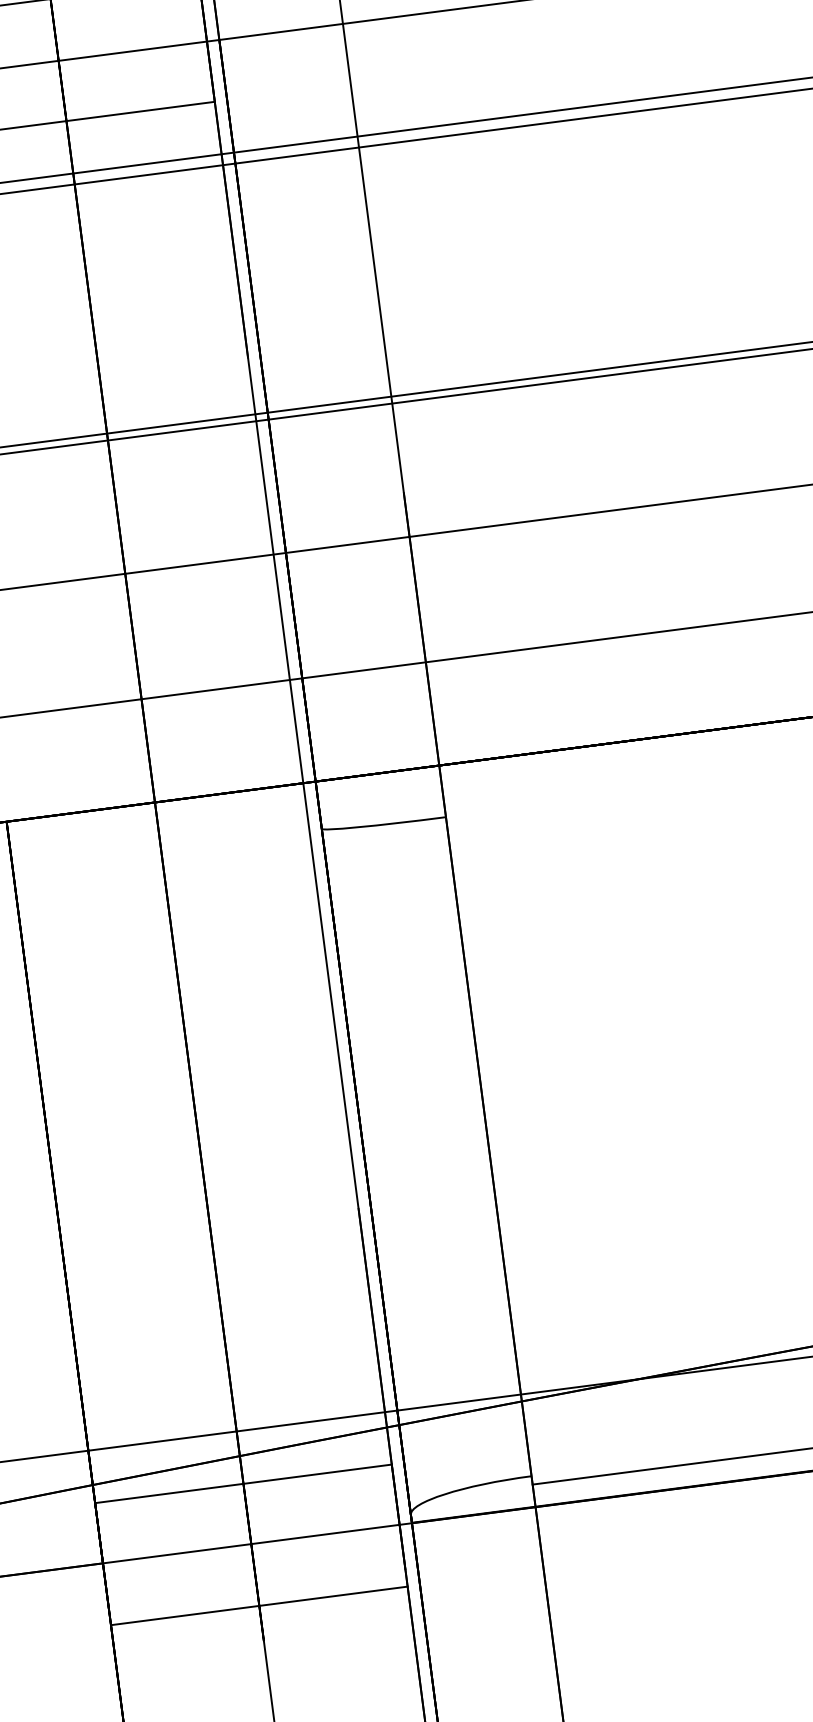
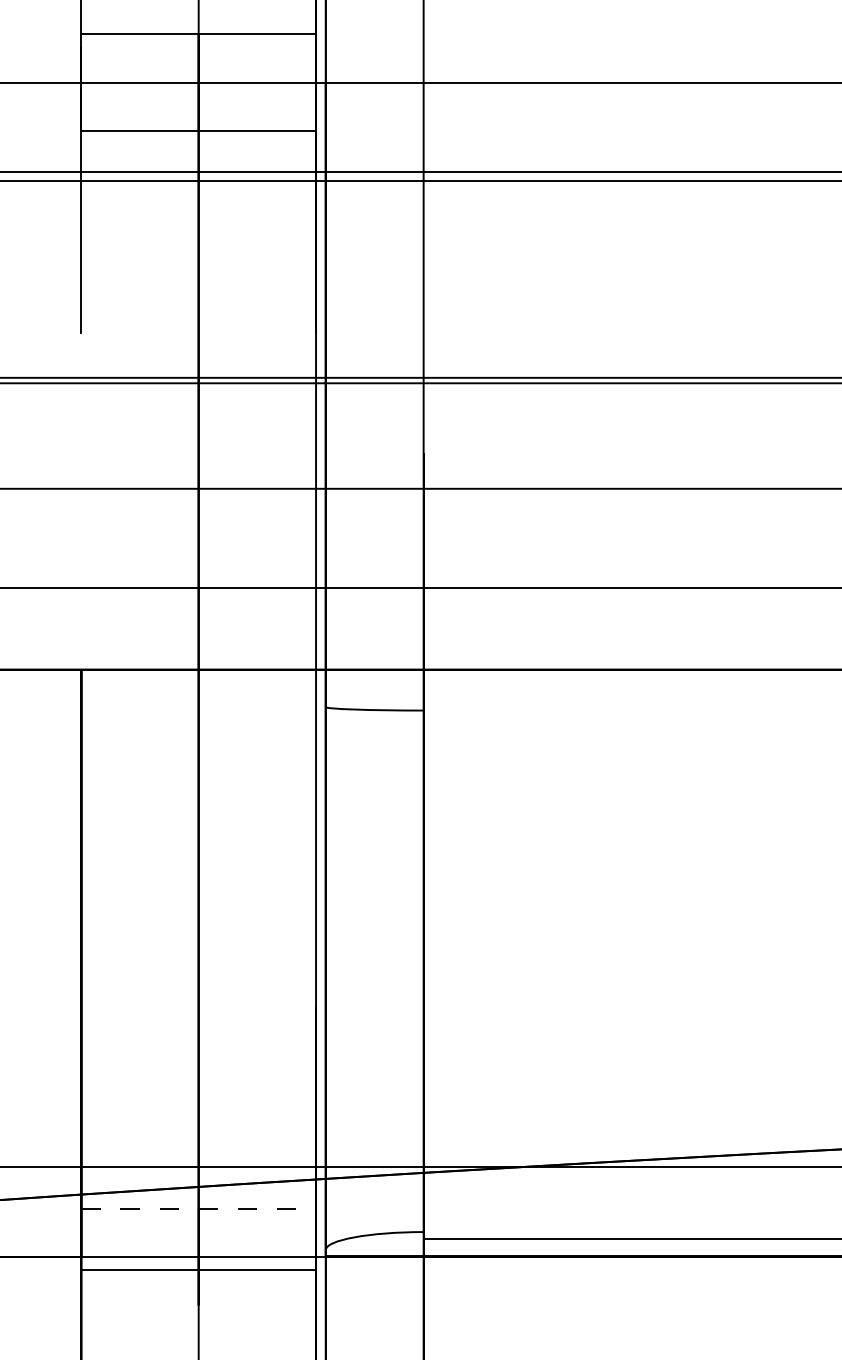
line: (244, 1483) -> (199, 1208), solid -> dashed
line: (259, 1605) -> (198, 1270), moved

